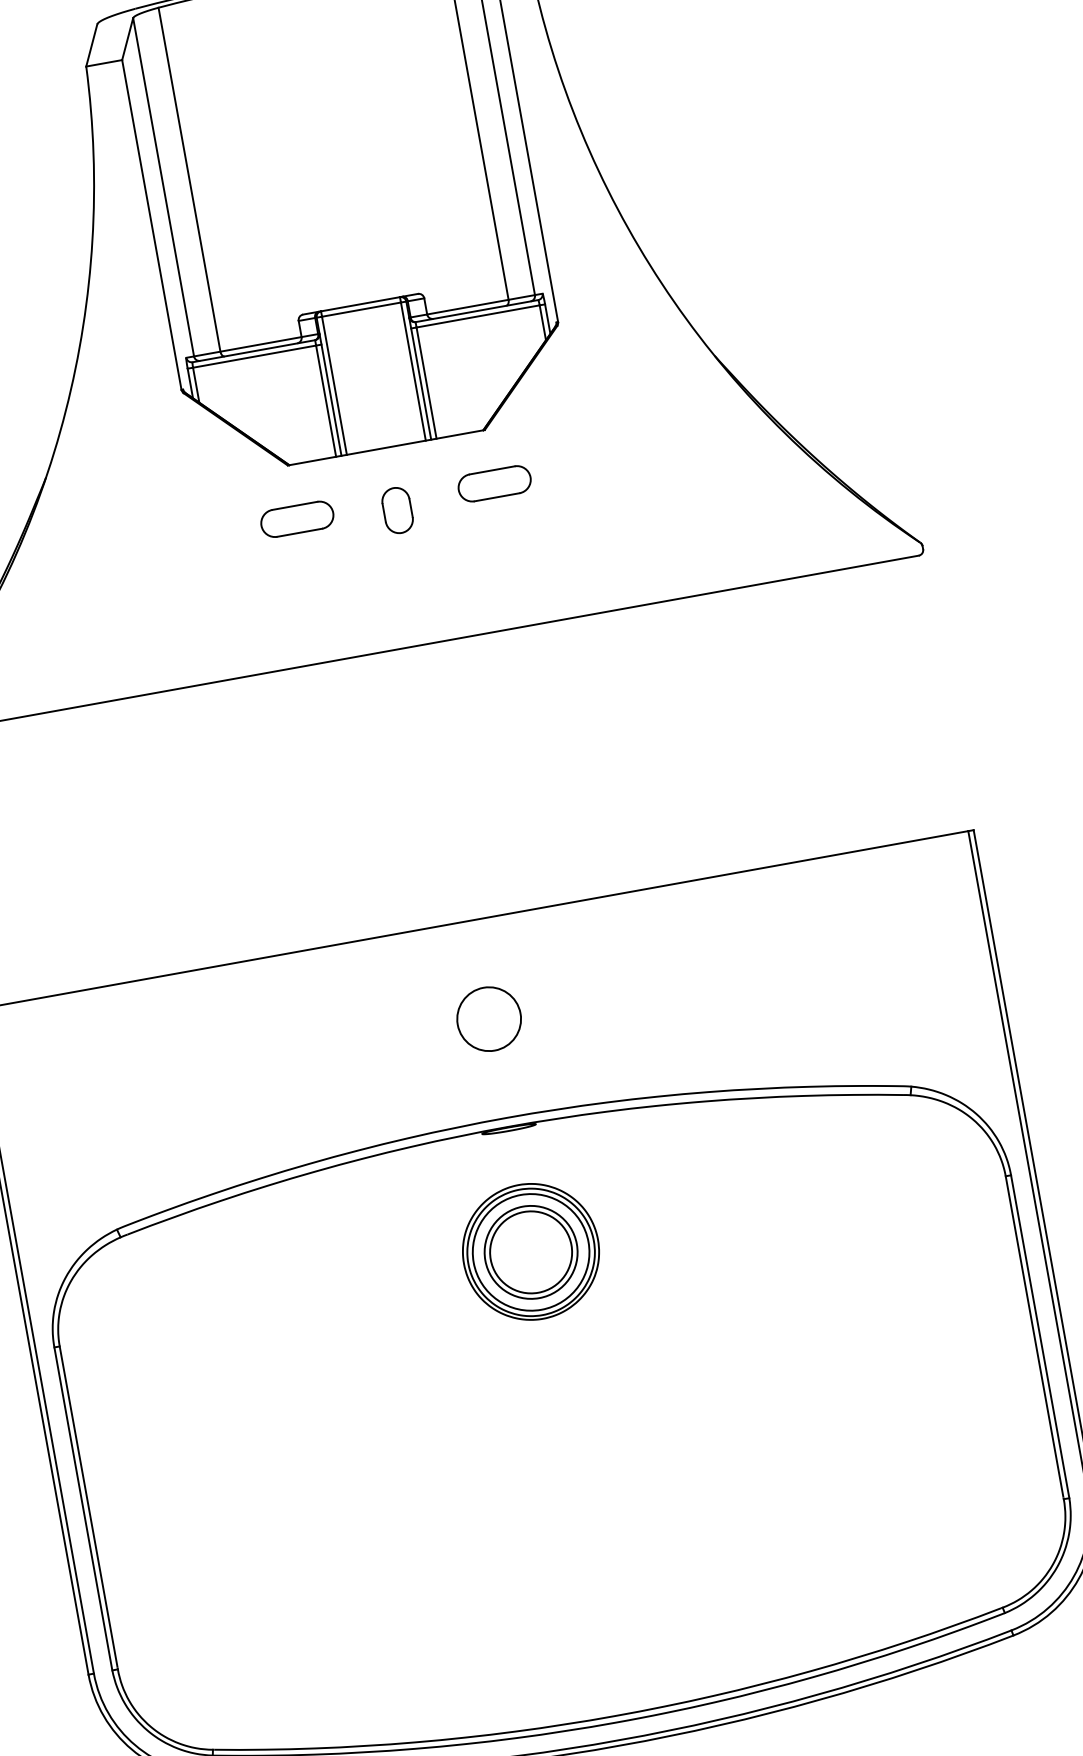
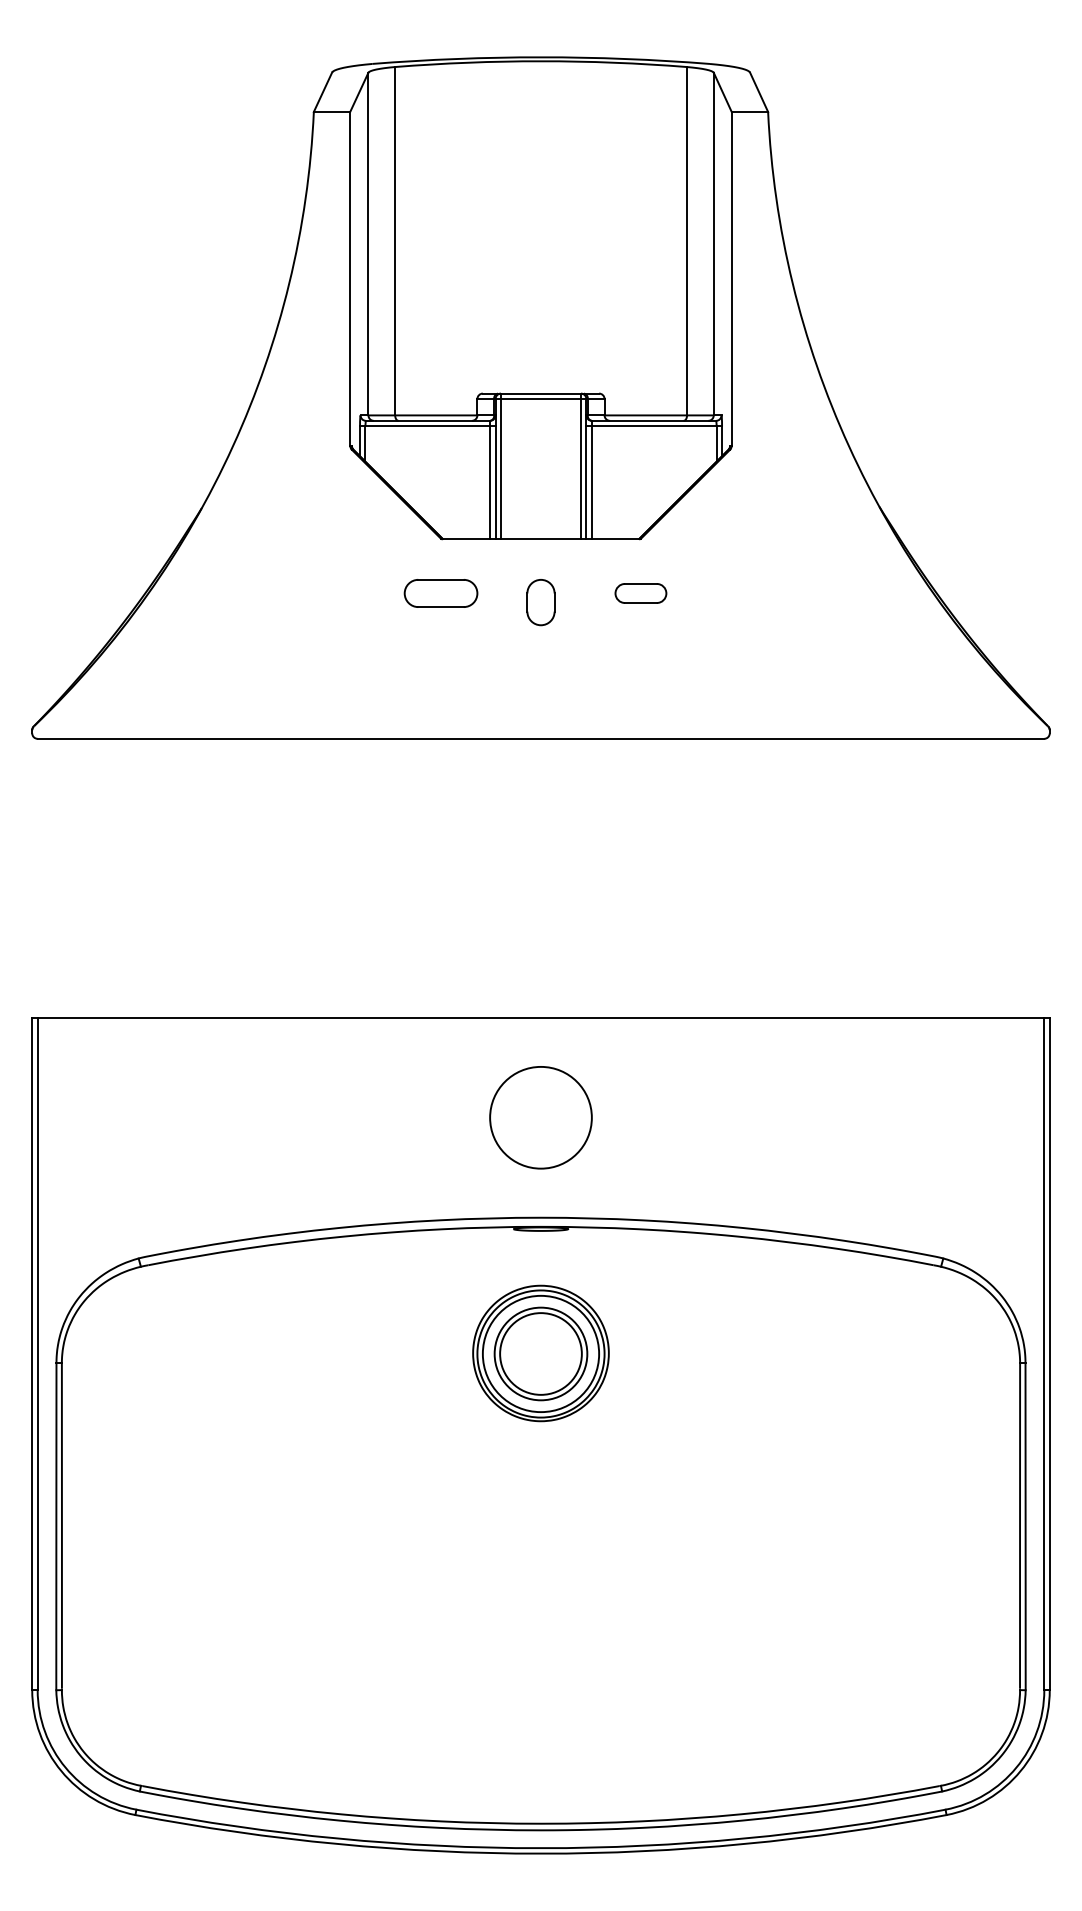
part: (494, 483) -> (640, 593), size x0.7
circle: (488, 1019) -> (540, 1117), size x1.6

